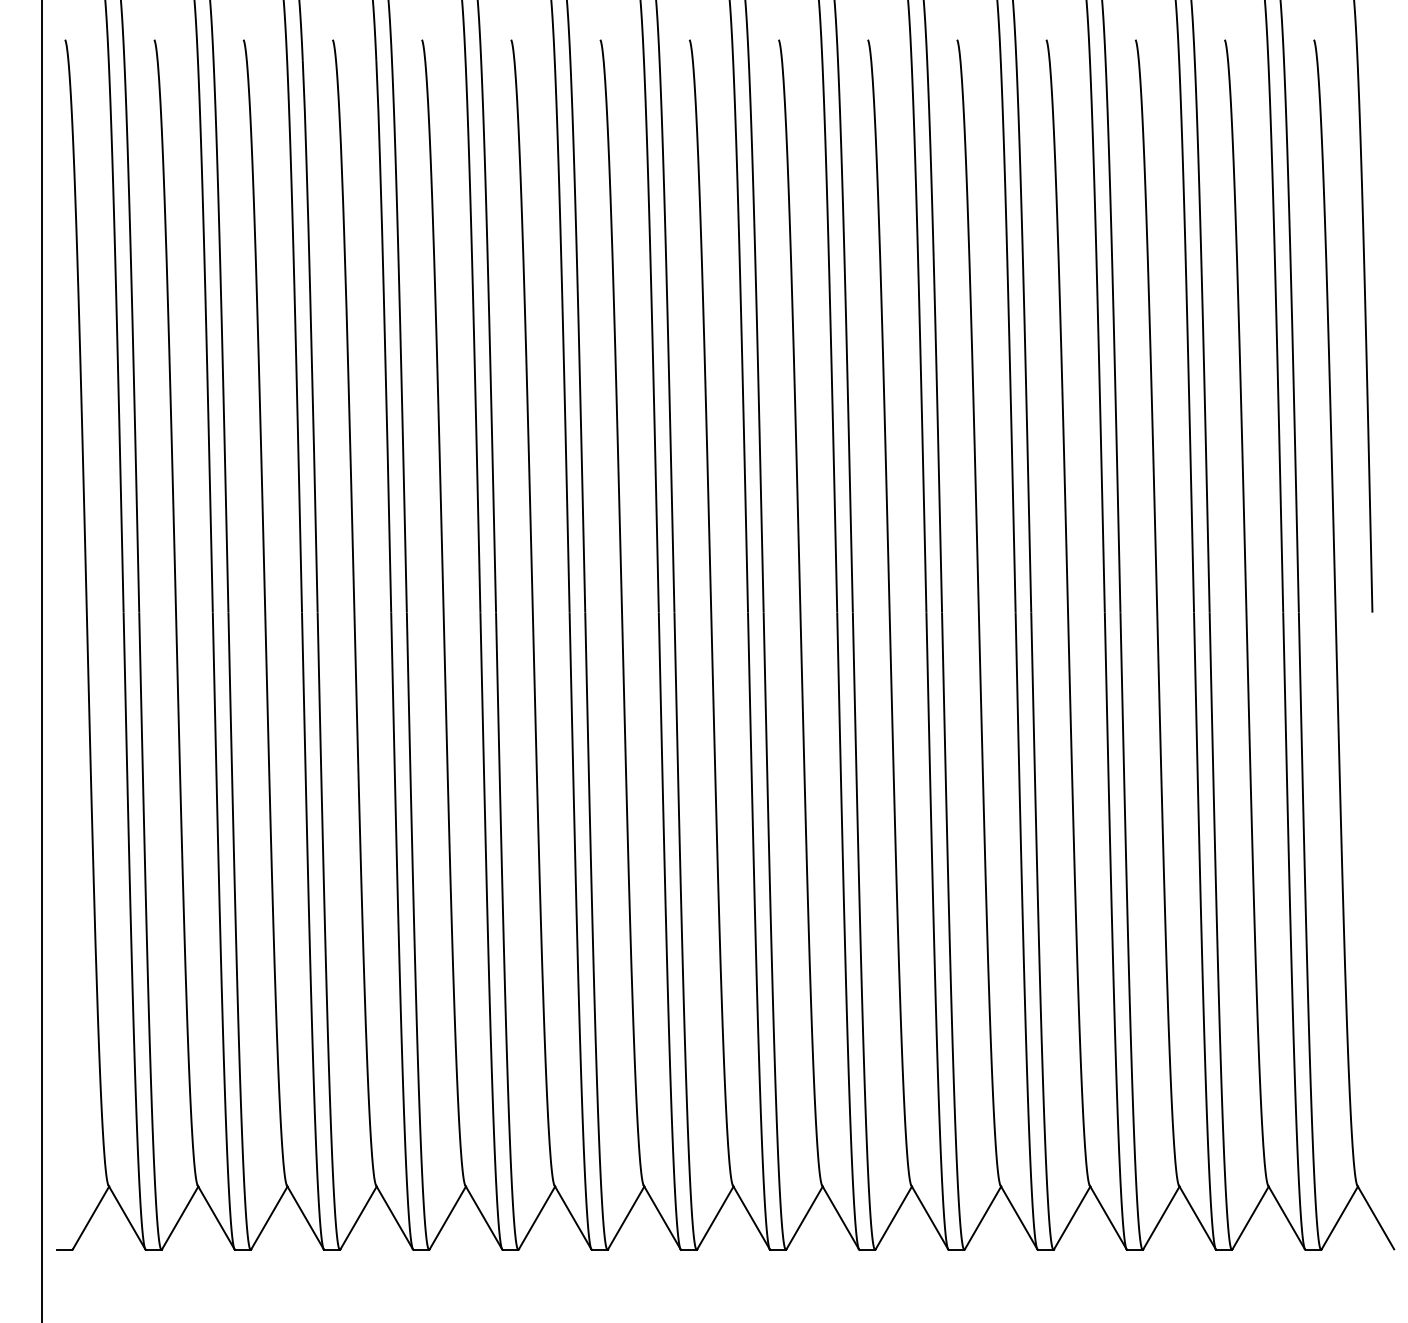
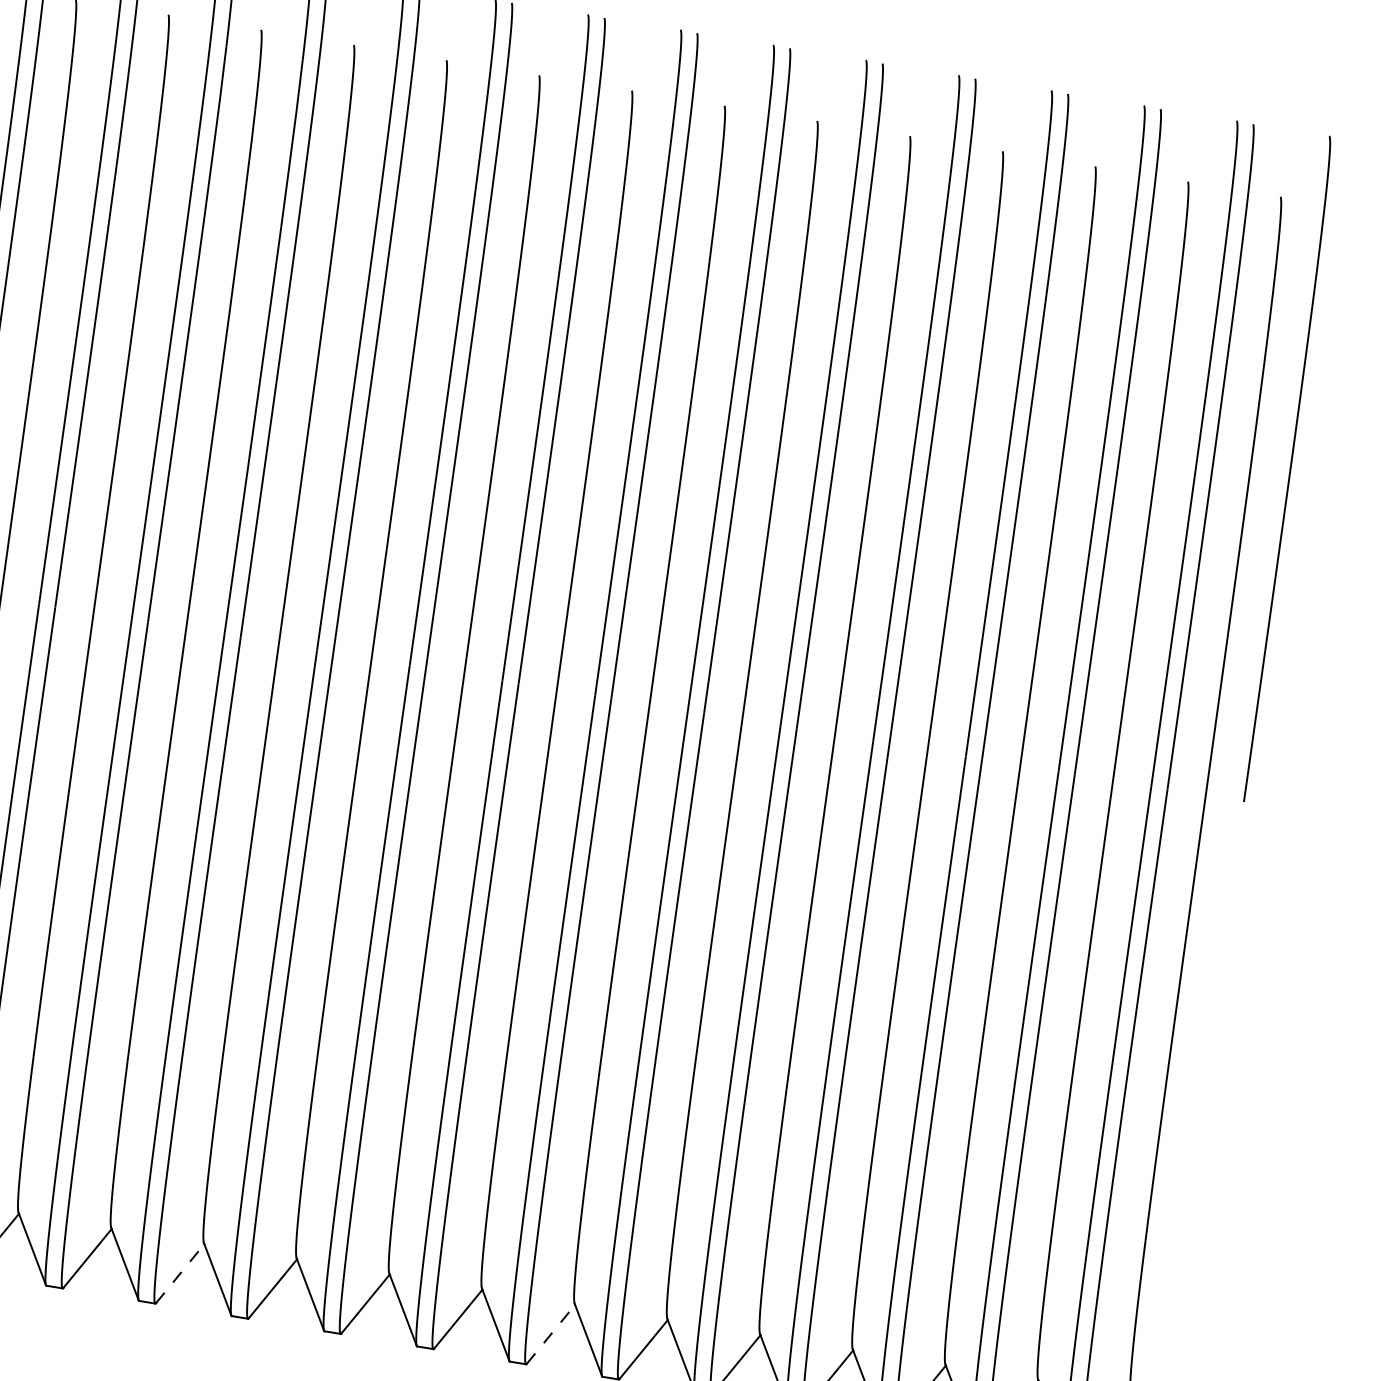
line: (448, 1217) -> (181, 1273), solid -> dashed
line: (804, 1217) -> (550, 1333), solid -> dashed

